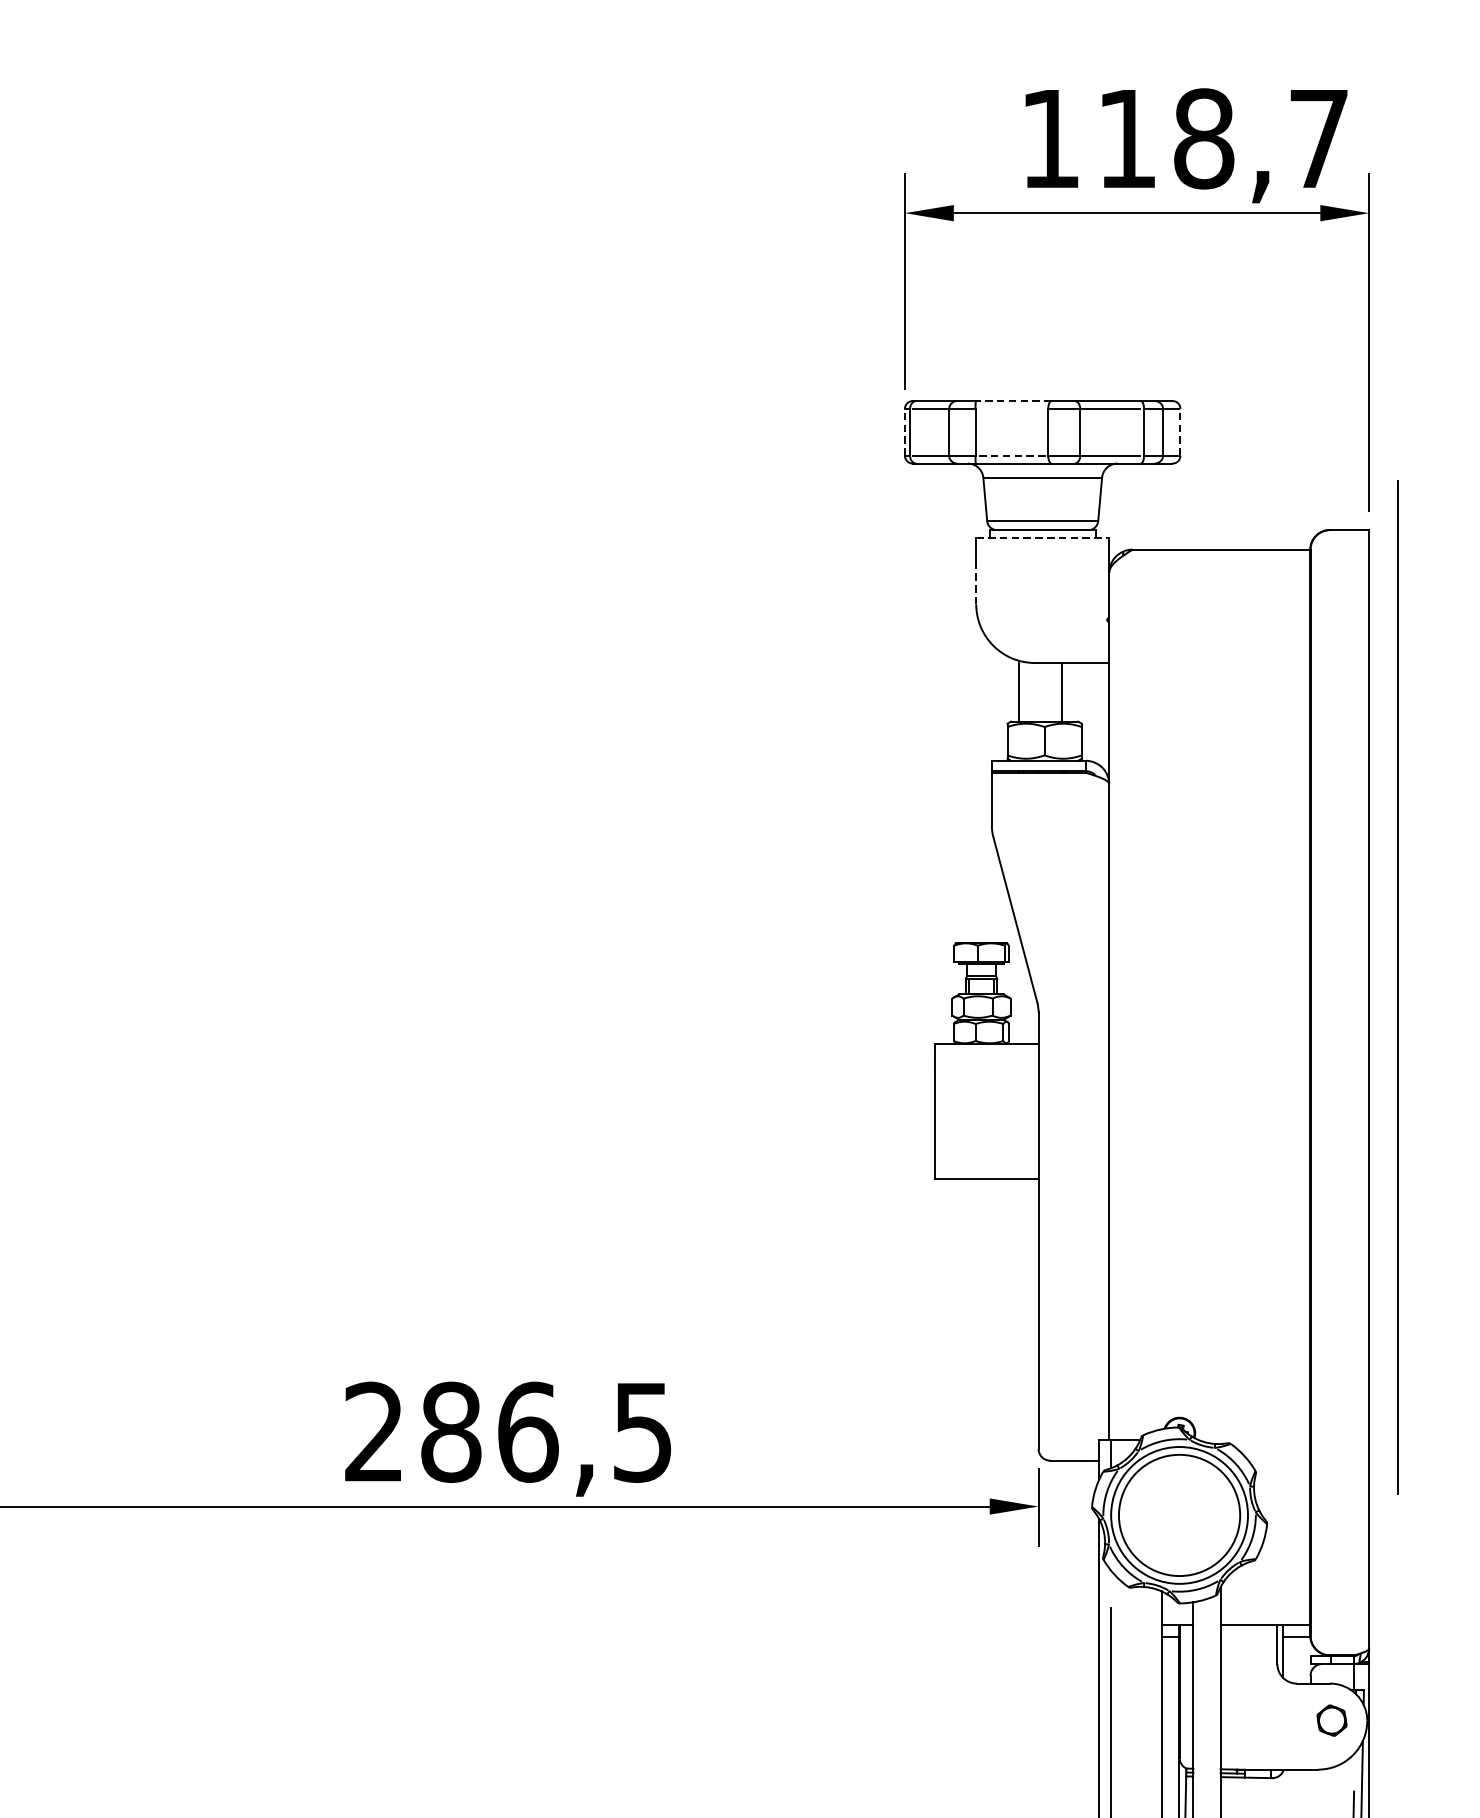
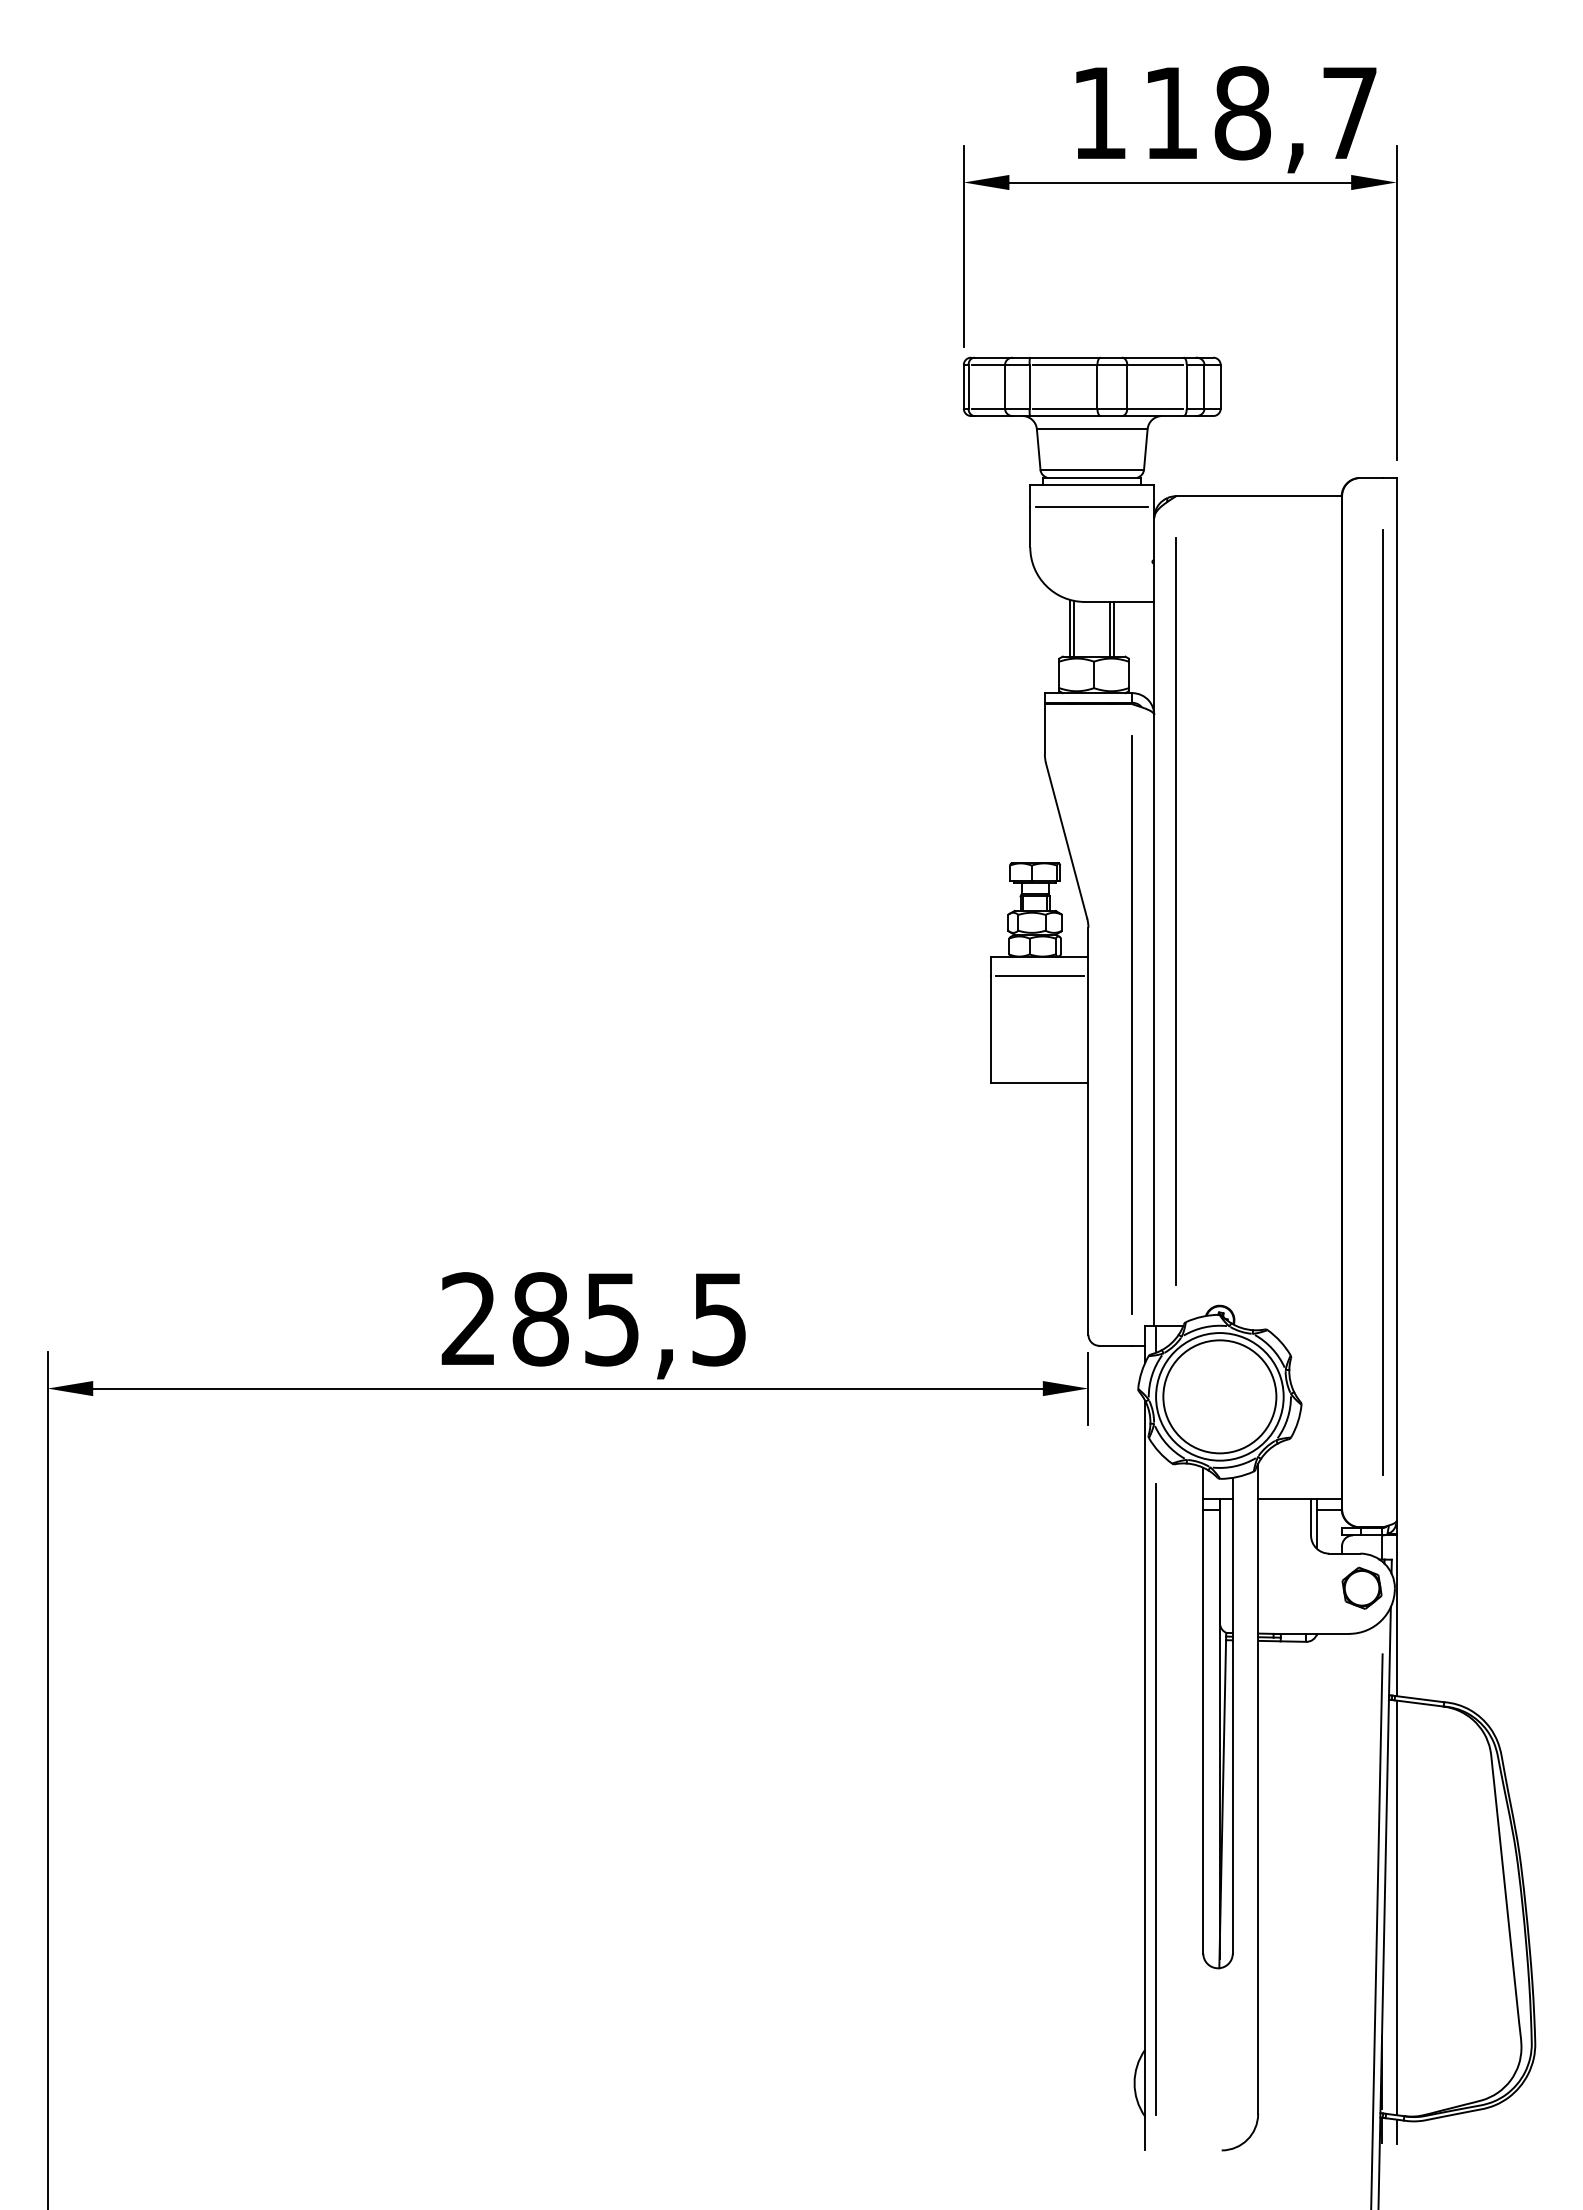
line: (1012, 400) -> (1064, 357), dashed -> solid
line: (1011, 408) -> (1063, 364), added
line: (904, 431) -> (963, 386), dashed -> solid
line: (1180, 431) -> (1220, 386), dashed -> solid
line: (1012, 455) -> (1064, 408), dashed -> solid
line: (1042, 538) -> (1092, 485), dashed -> solid
line: (1042, 561) -> (1092, 507), added
line: (976, 582) -> (1030, 526), dashed -> solid
line: (1023, 691) -> (1074, 628), added
line: (1066, 691) -> (1114, 628), added
line: (1397, 987) -> (1382, 1002), moved
line: (1133, 993) -> (1176, 910), added
line: (986, 1064) -> (1039, 976), added
line: (1084, 1116) -> (1131, 1024), added
text: (528, 1432) -> (612, 1319), 286,5 -> 285,5
part: (1331, 1719) -> (1361, 1587), size x1.43

